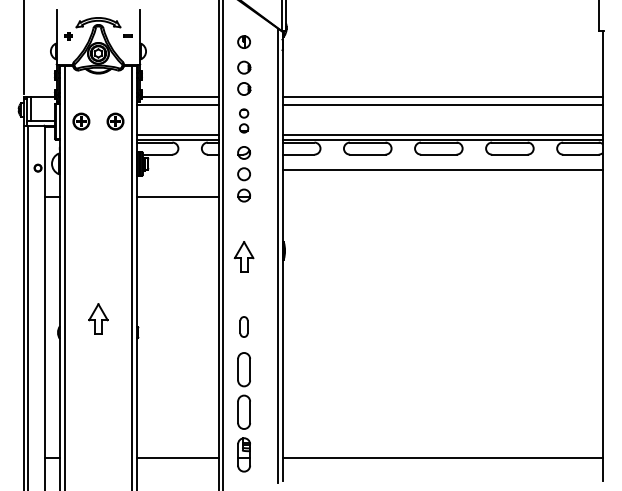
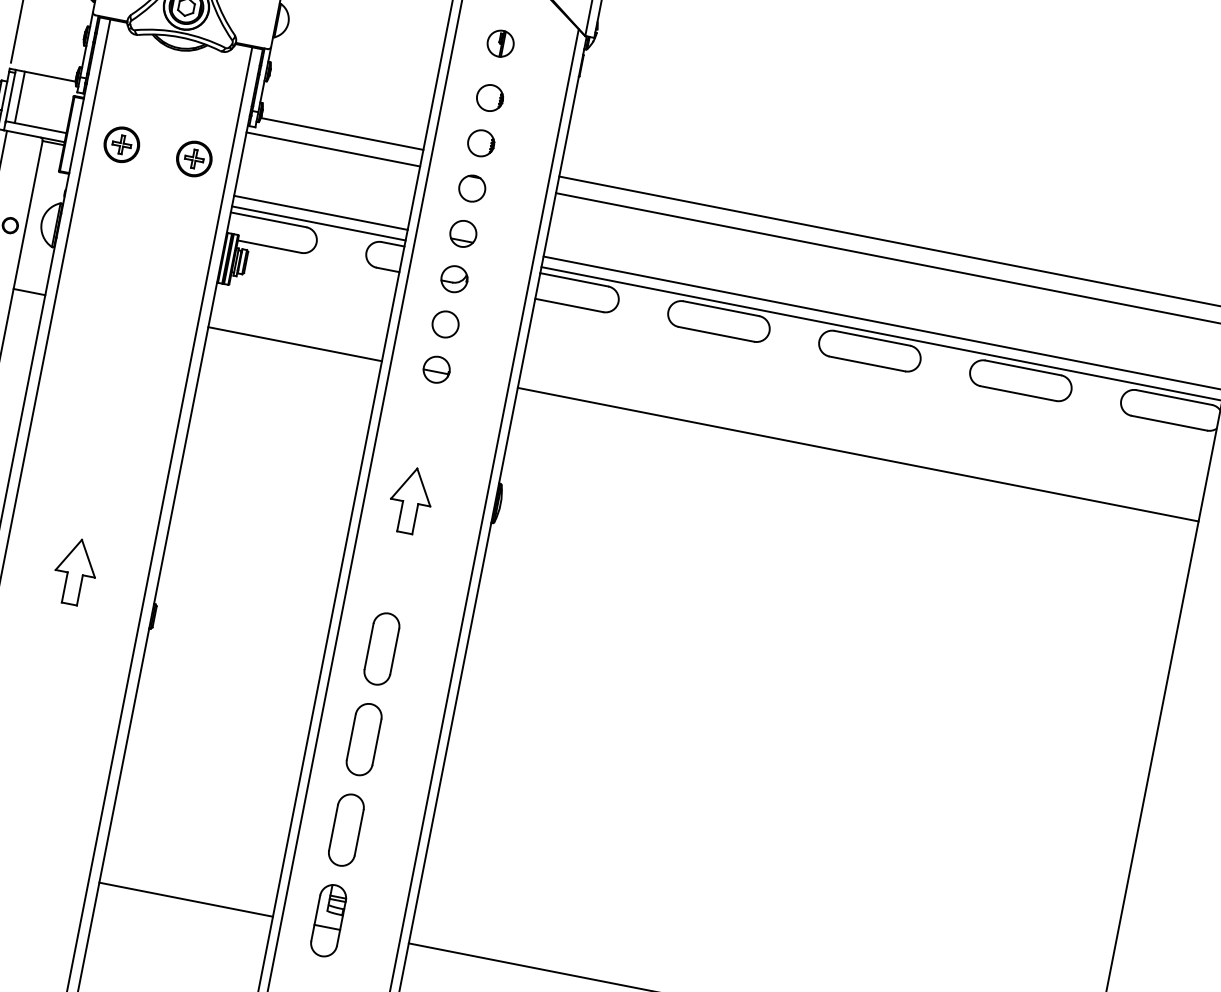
part: (243, 120) -> (466, 209), size x1.43
line: (442, 169) -> (857, 454), moved
part: (243, 326) -> (380, 647), size x1.67

